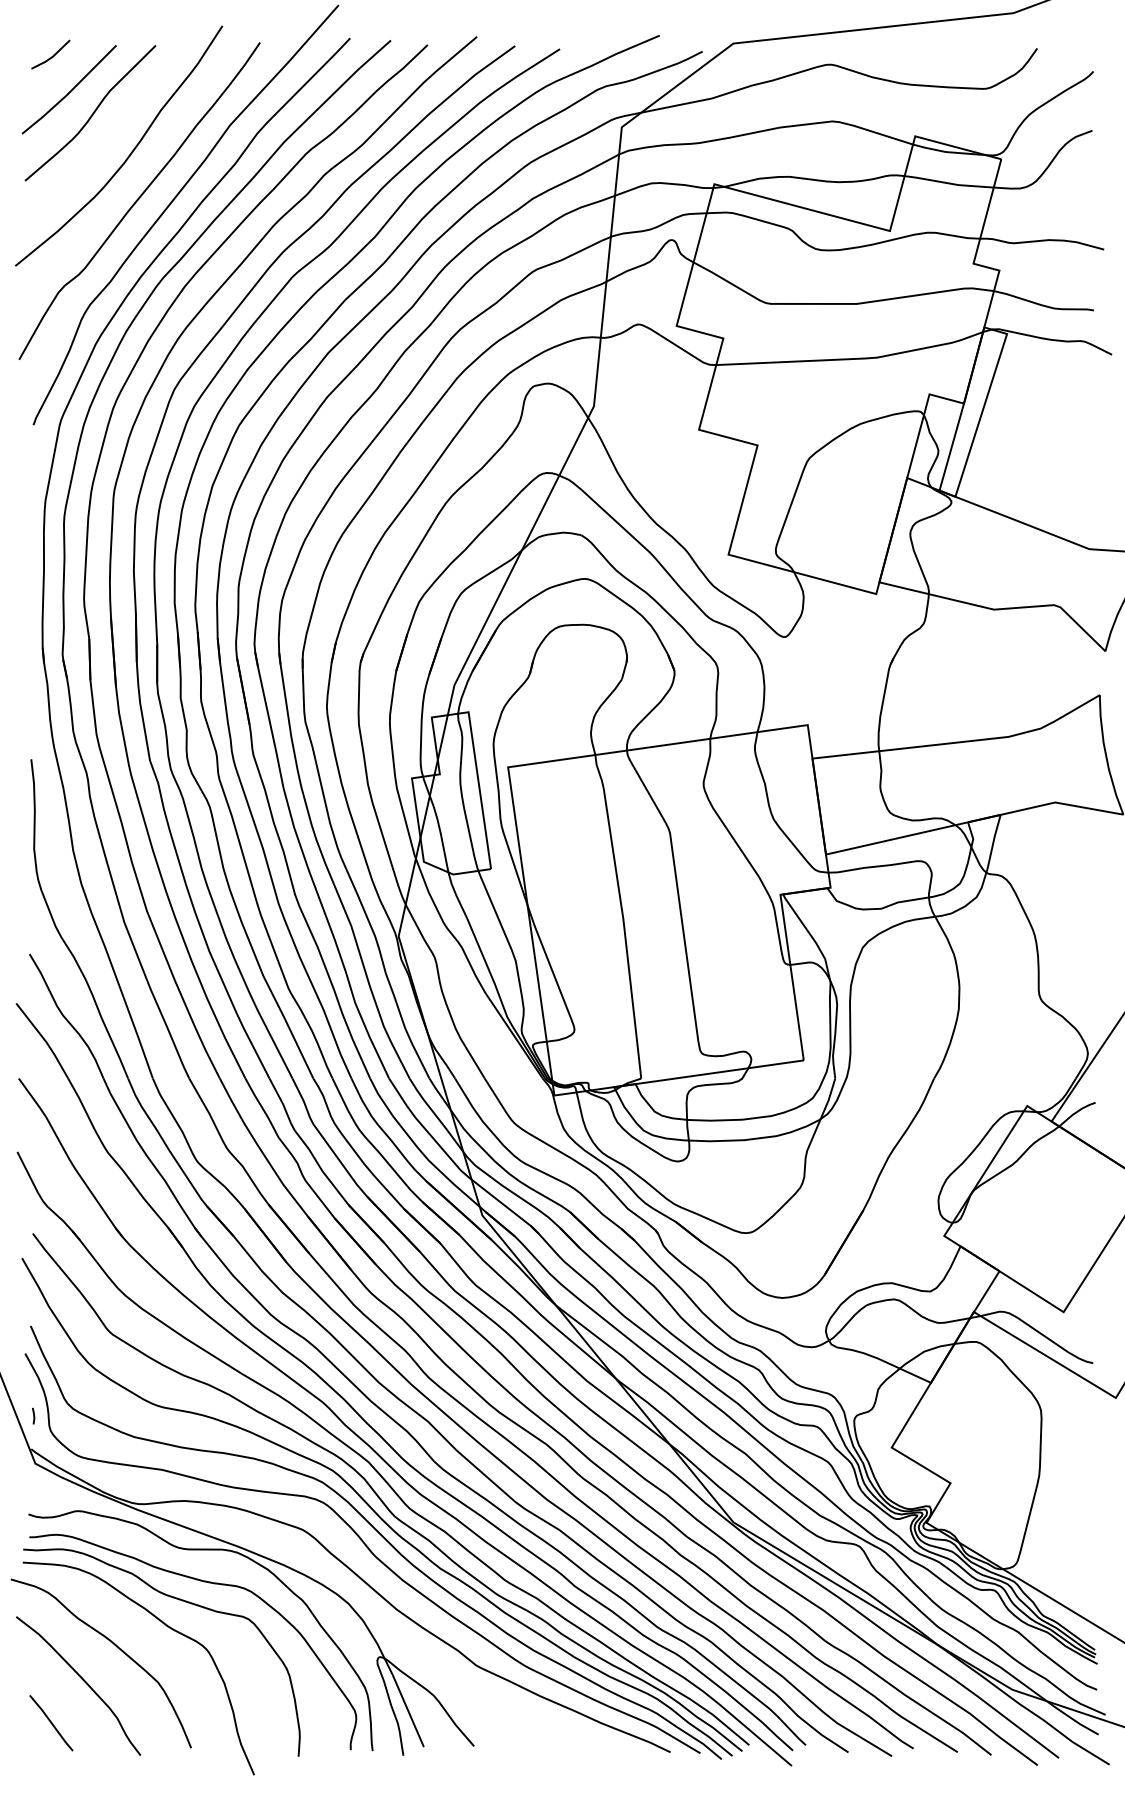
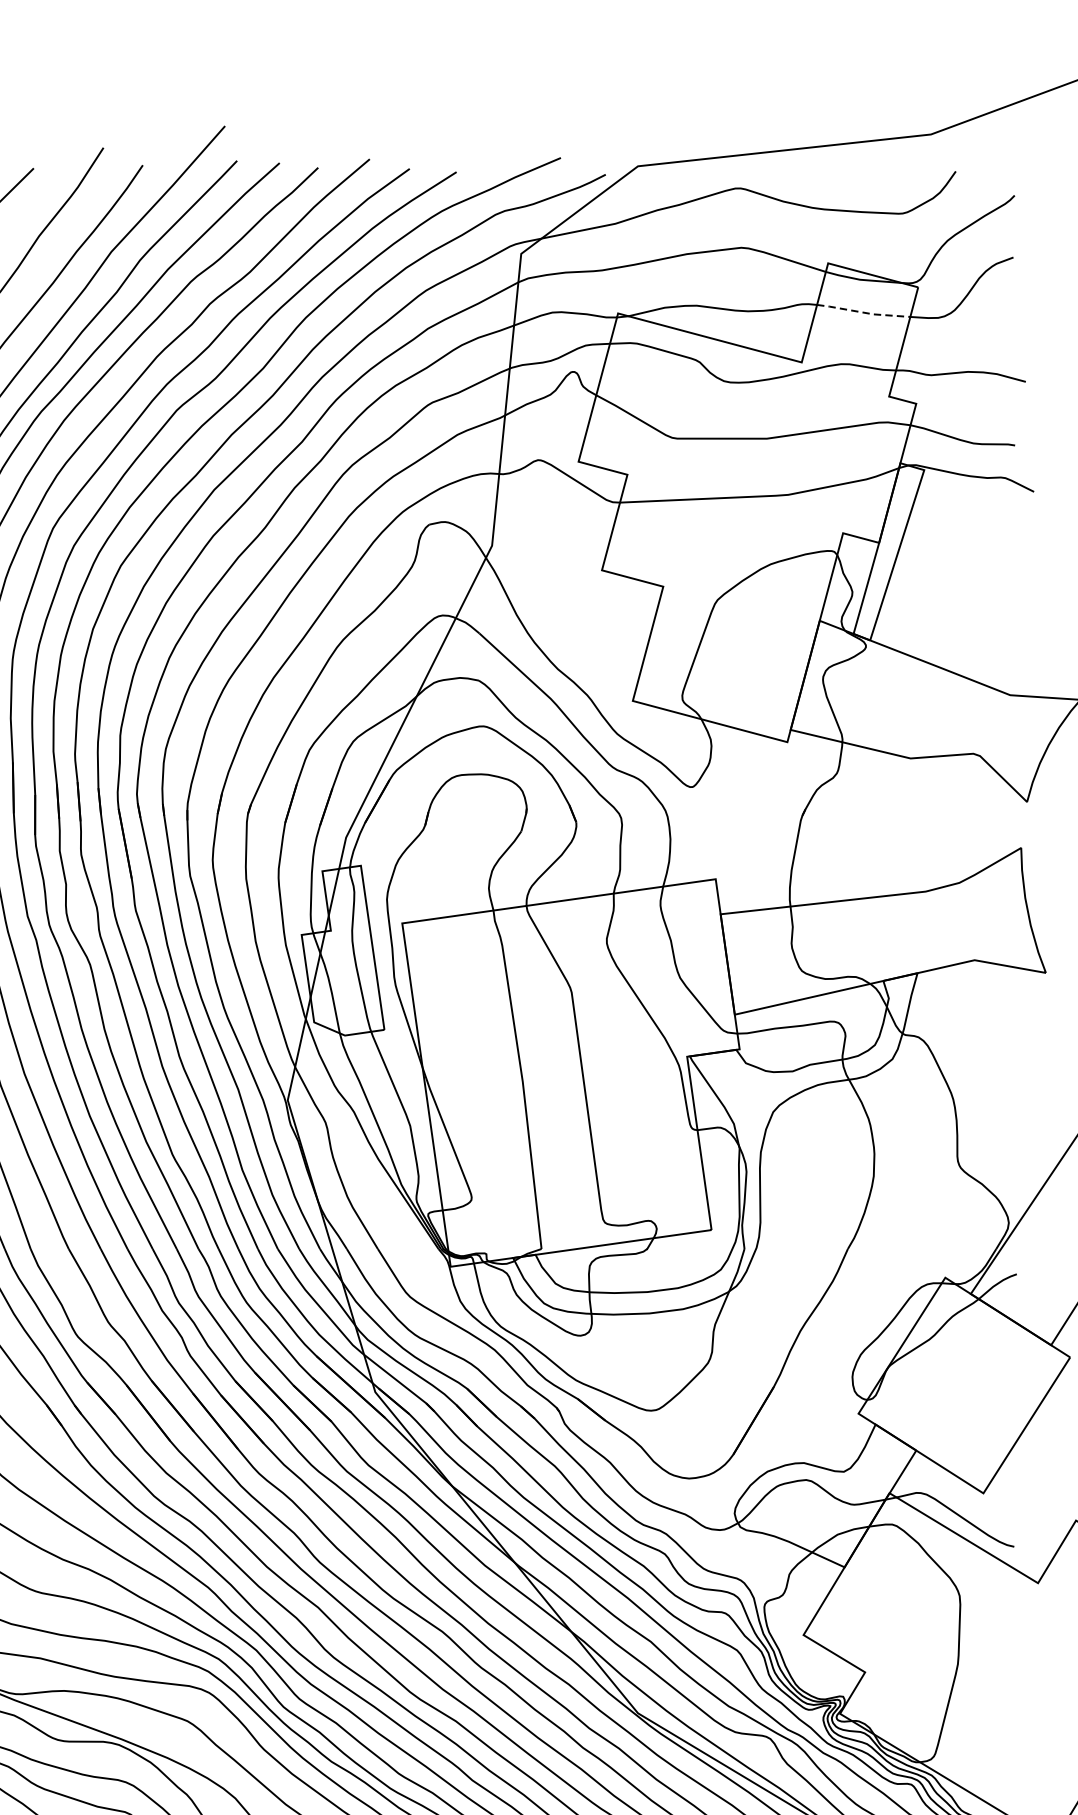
line: (948, 183) -> (862, 312), solid -> dashed

